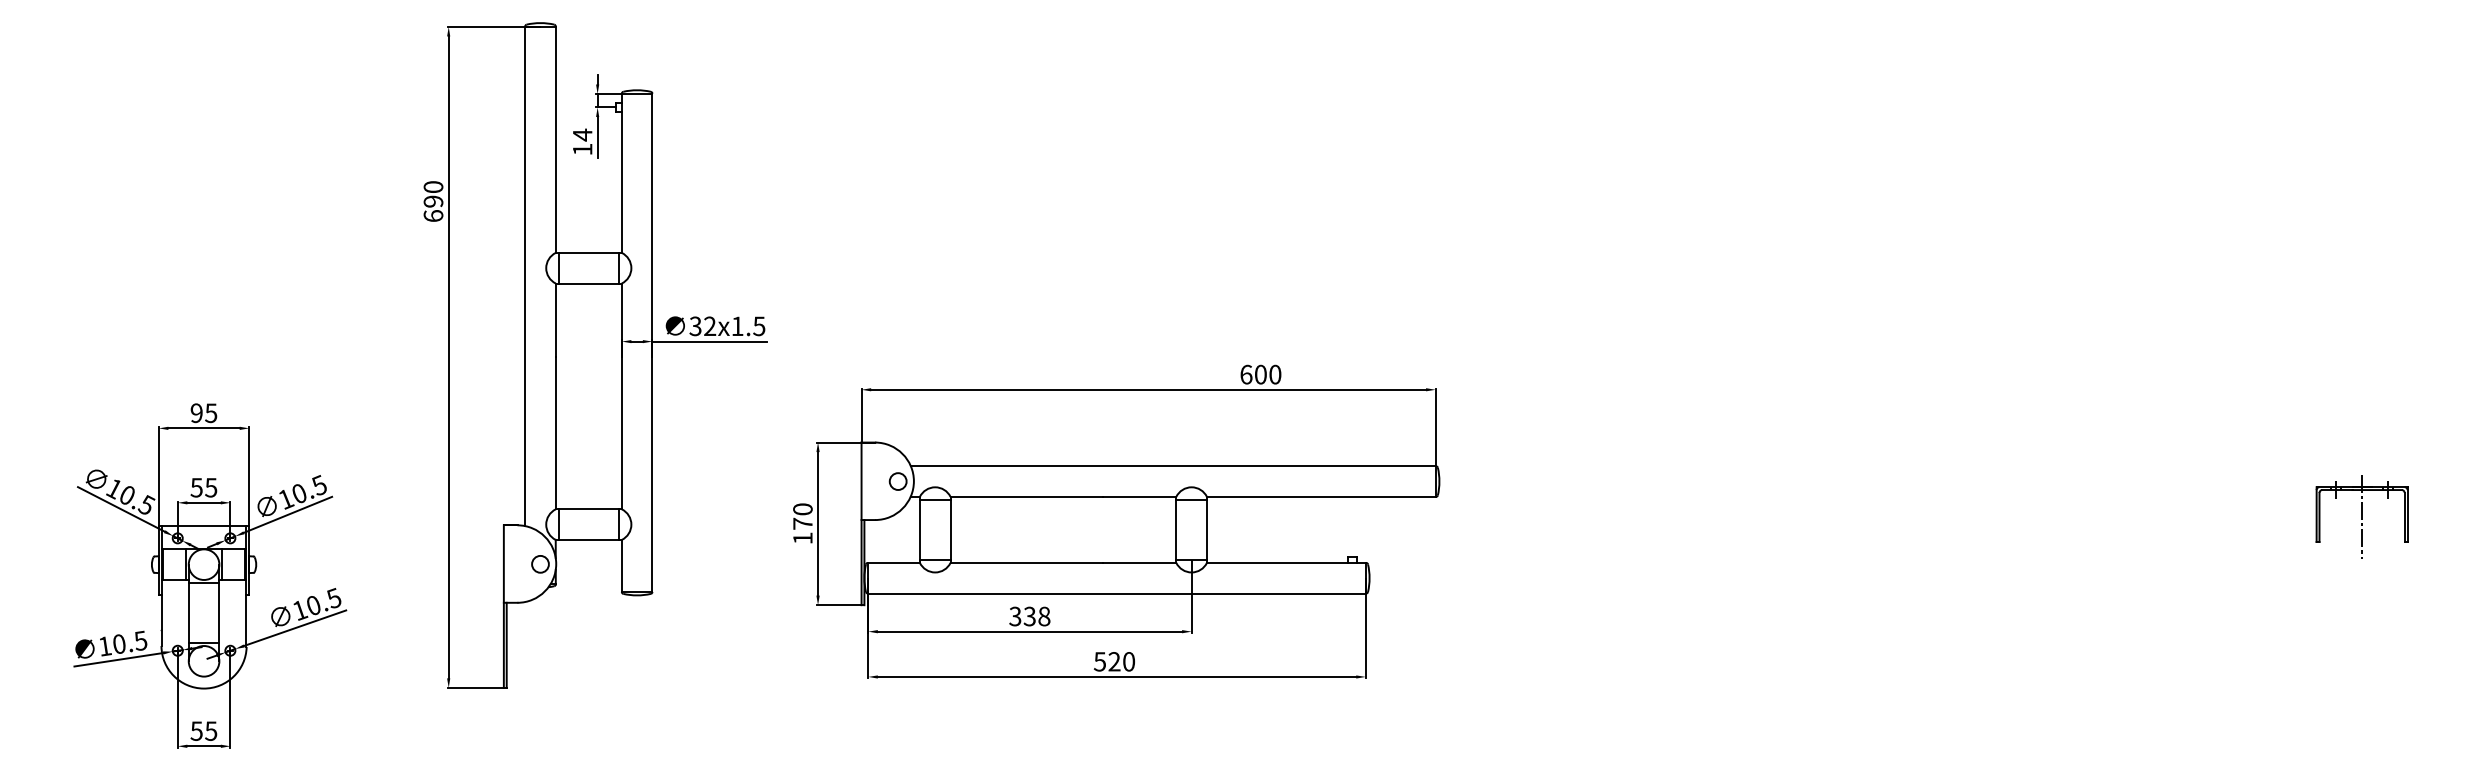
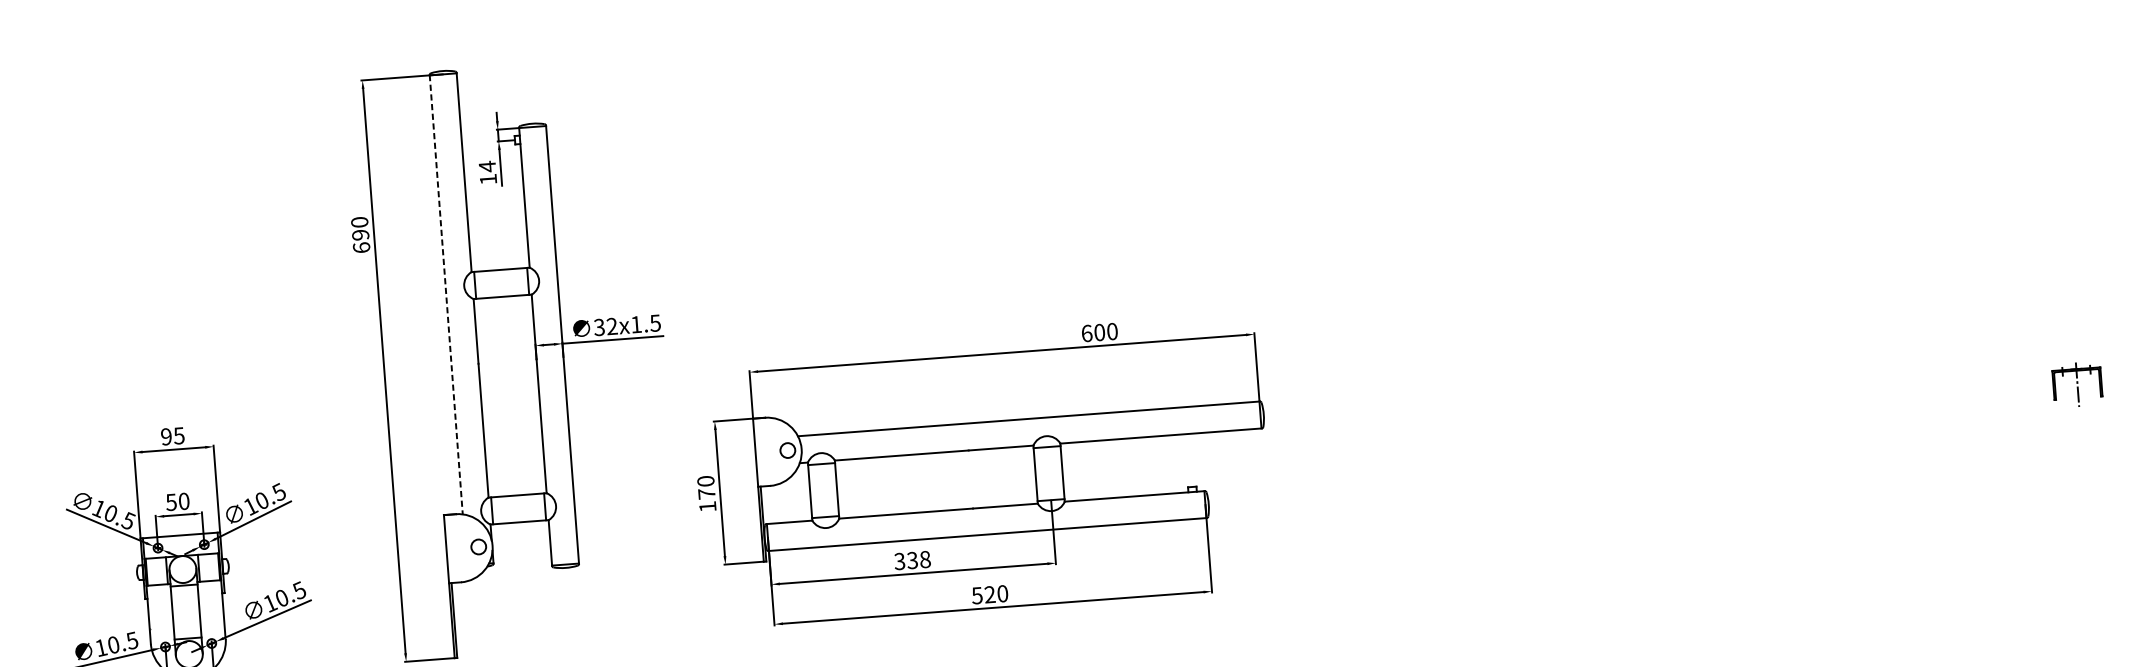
line: (525, 276) -> (446, 294), solid -> dashed
text: (211, 487) -> (184, 501), 55 -> 50
part: (2361, 516) -> (2077, 384), size x0.6

